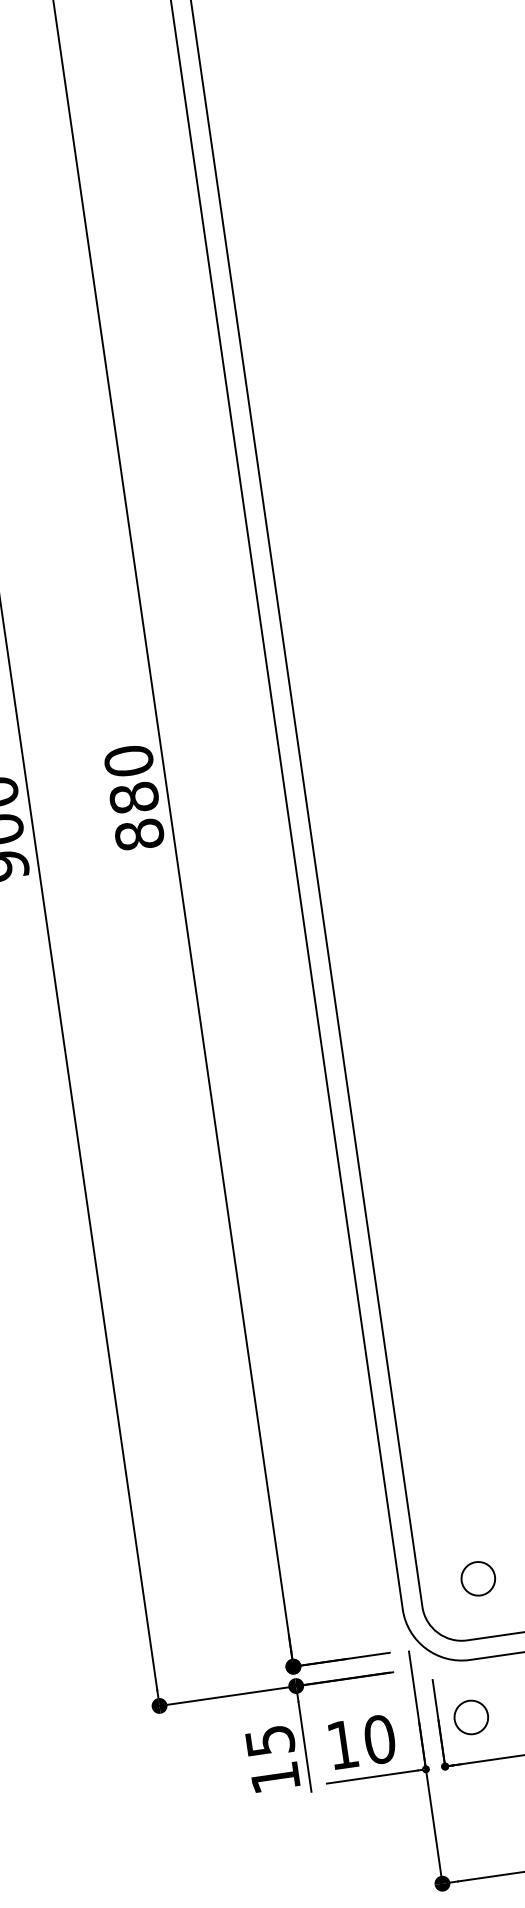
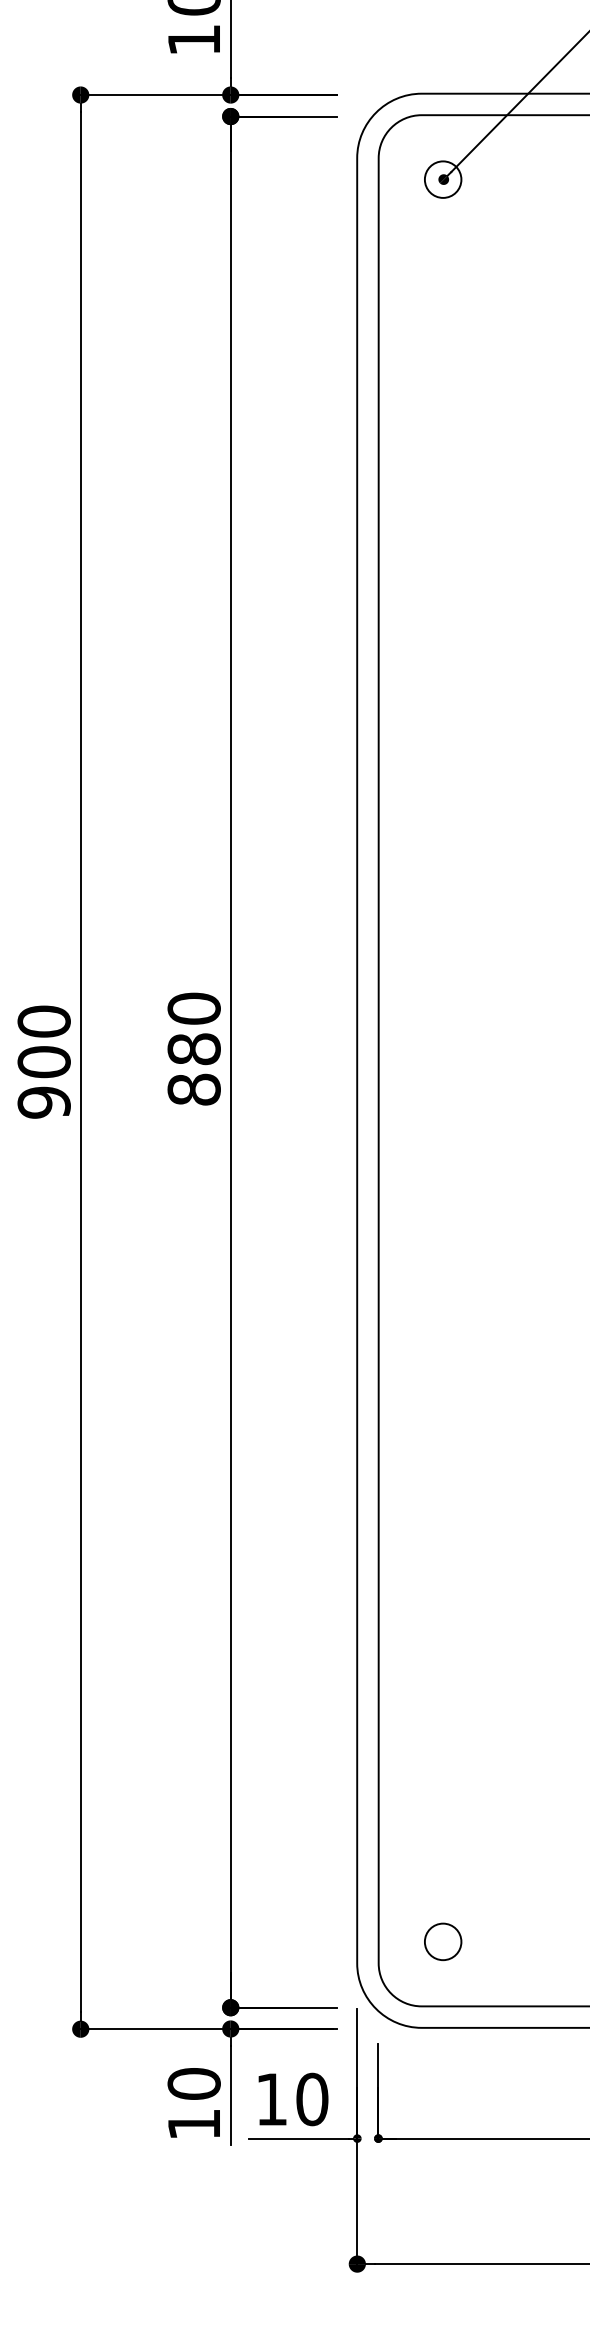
part: (471, 1717) -> (414, 2089), removed
text: (269, 1740) -> (193, 2083), 15 -> 10

